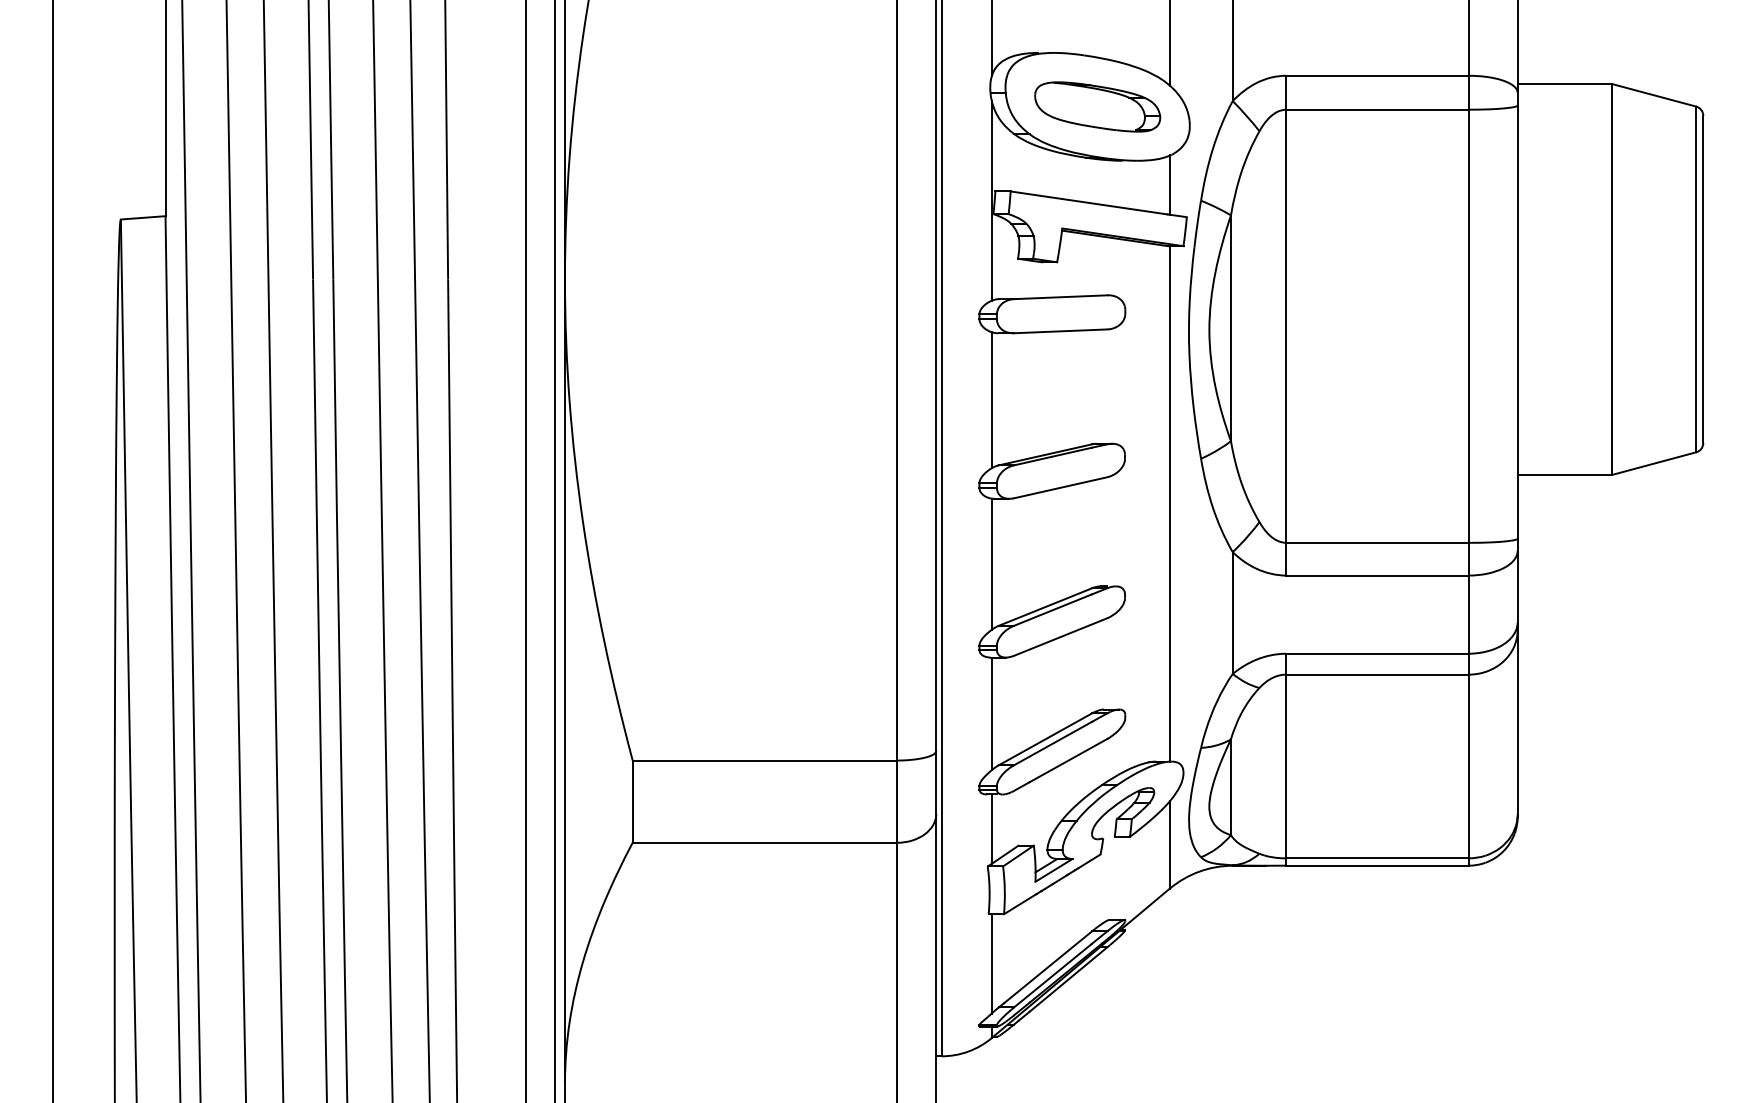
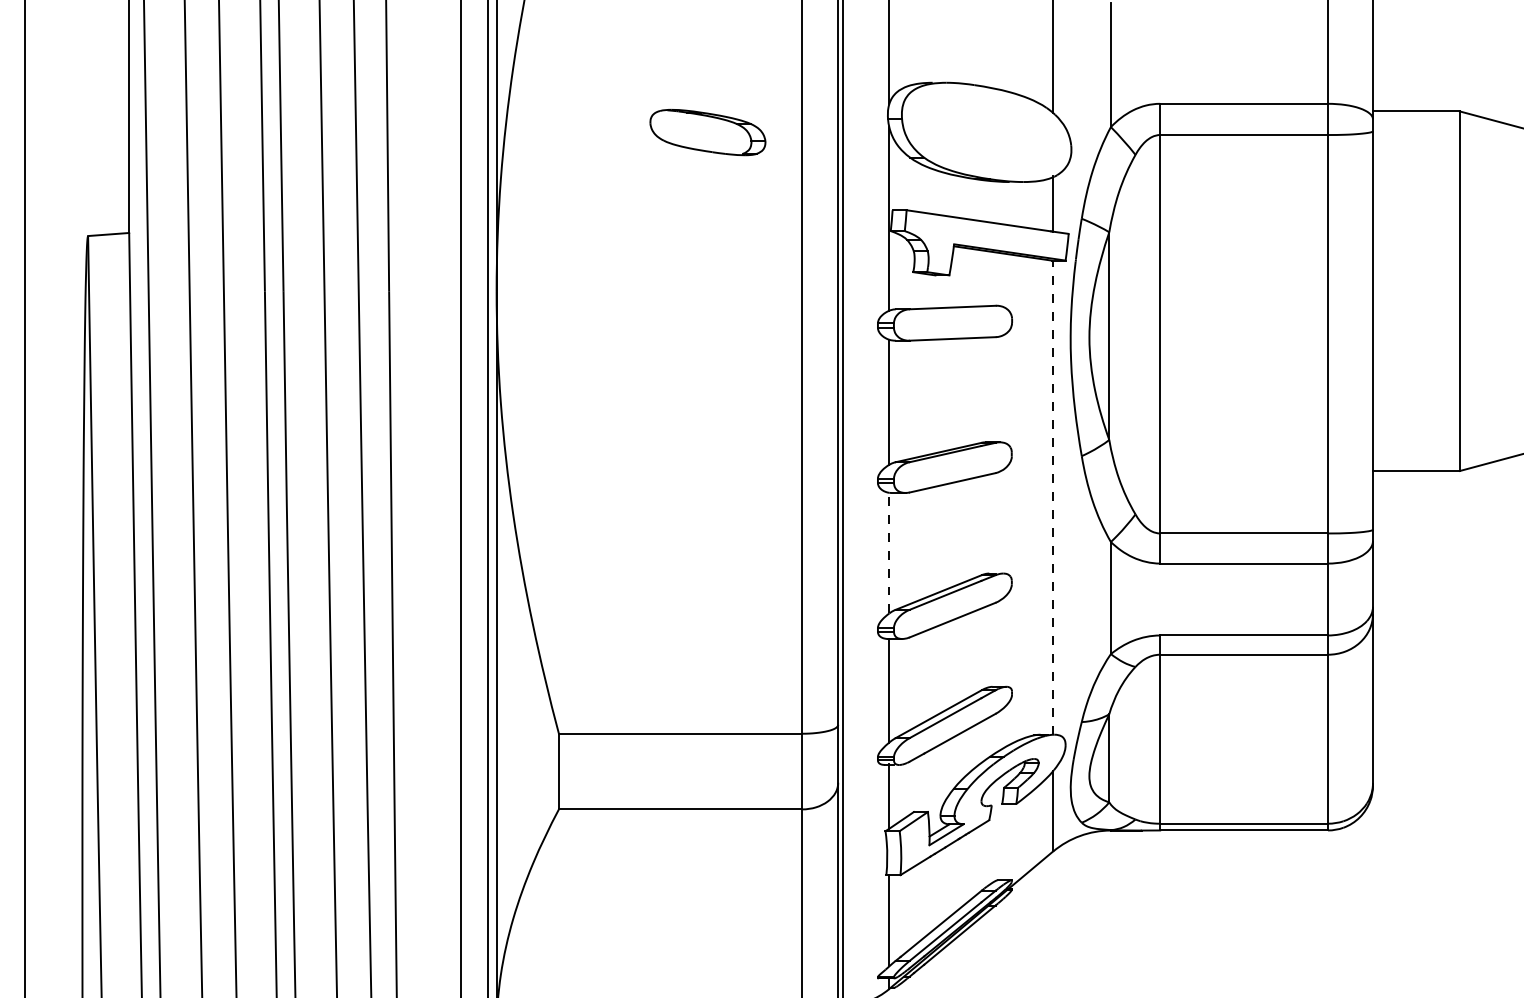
part: (1097, 106) -> (707, 132), moved
line: (1169, 503) -> (1052, 497), solid -> dashed
line: (991, 564) -> (889, 553), solid -> dashed

